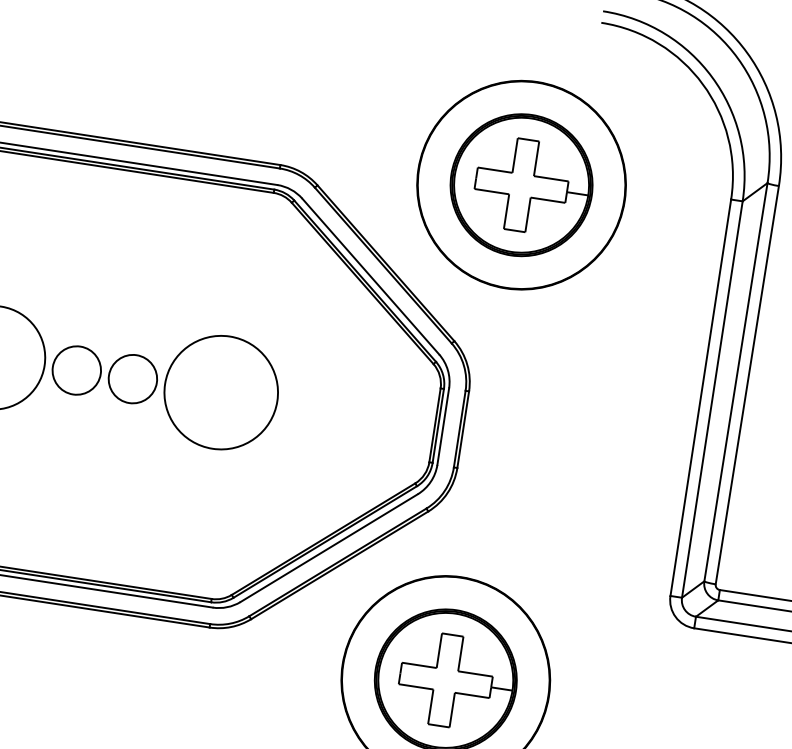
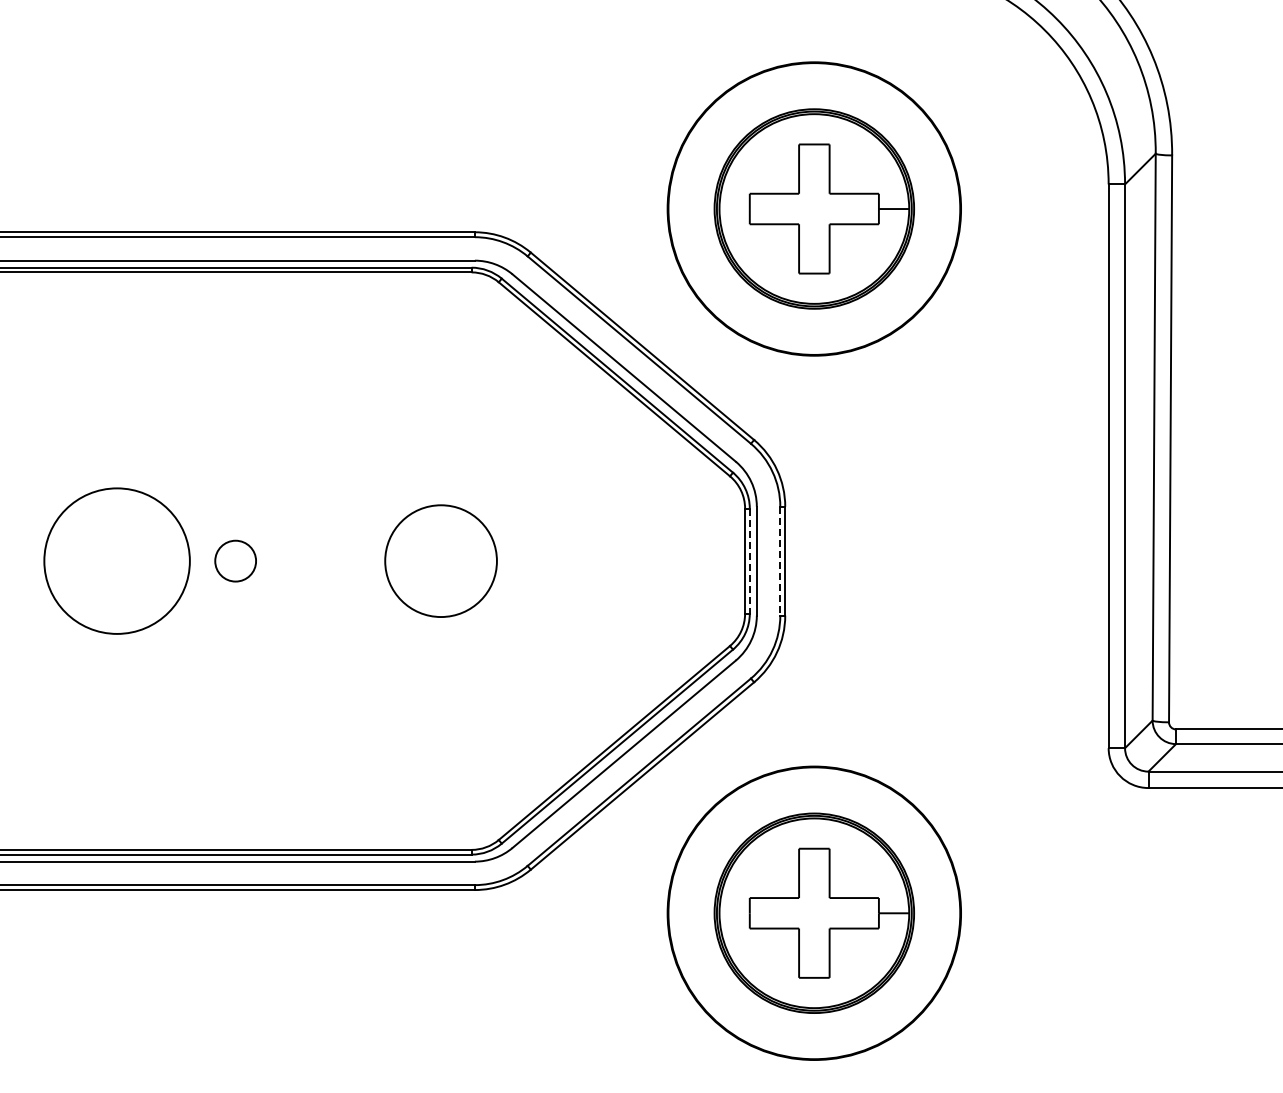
circle: (76, 370) -> (235, 561), size x0.6
circle: (132, 379) -> (315, 561), removed
circle: (220, 392) -> (440, 560), size x0.7
line: (438, 426) -> (749, 561), solid -> dashed
line: (459, 429) -> (780, 561), solid -> dashed

